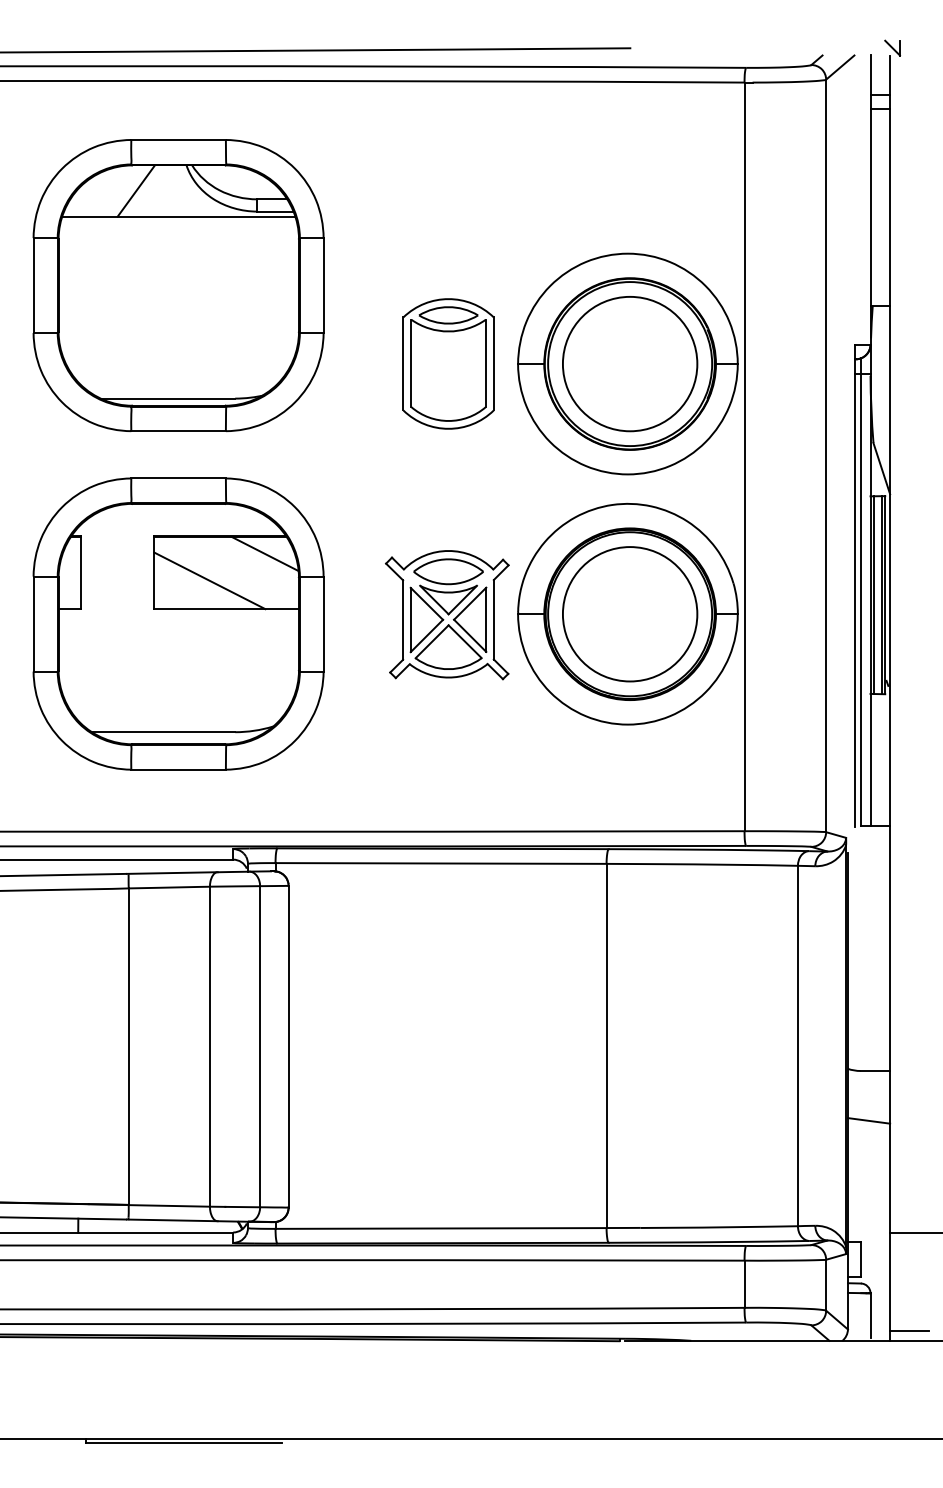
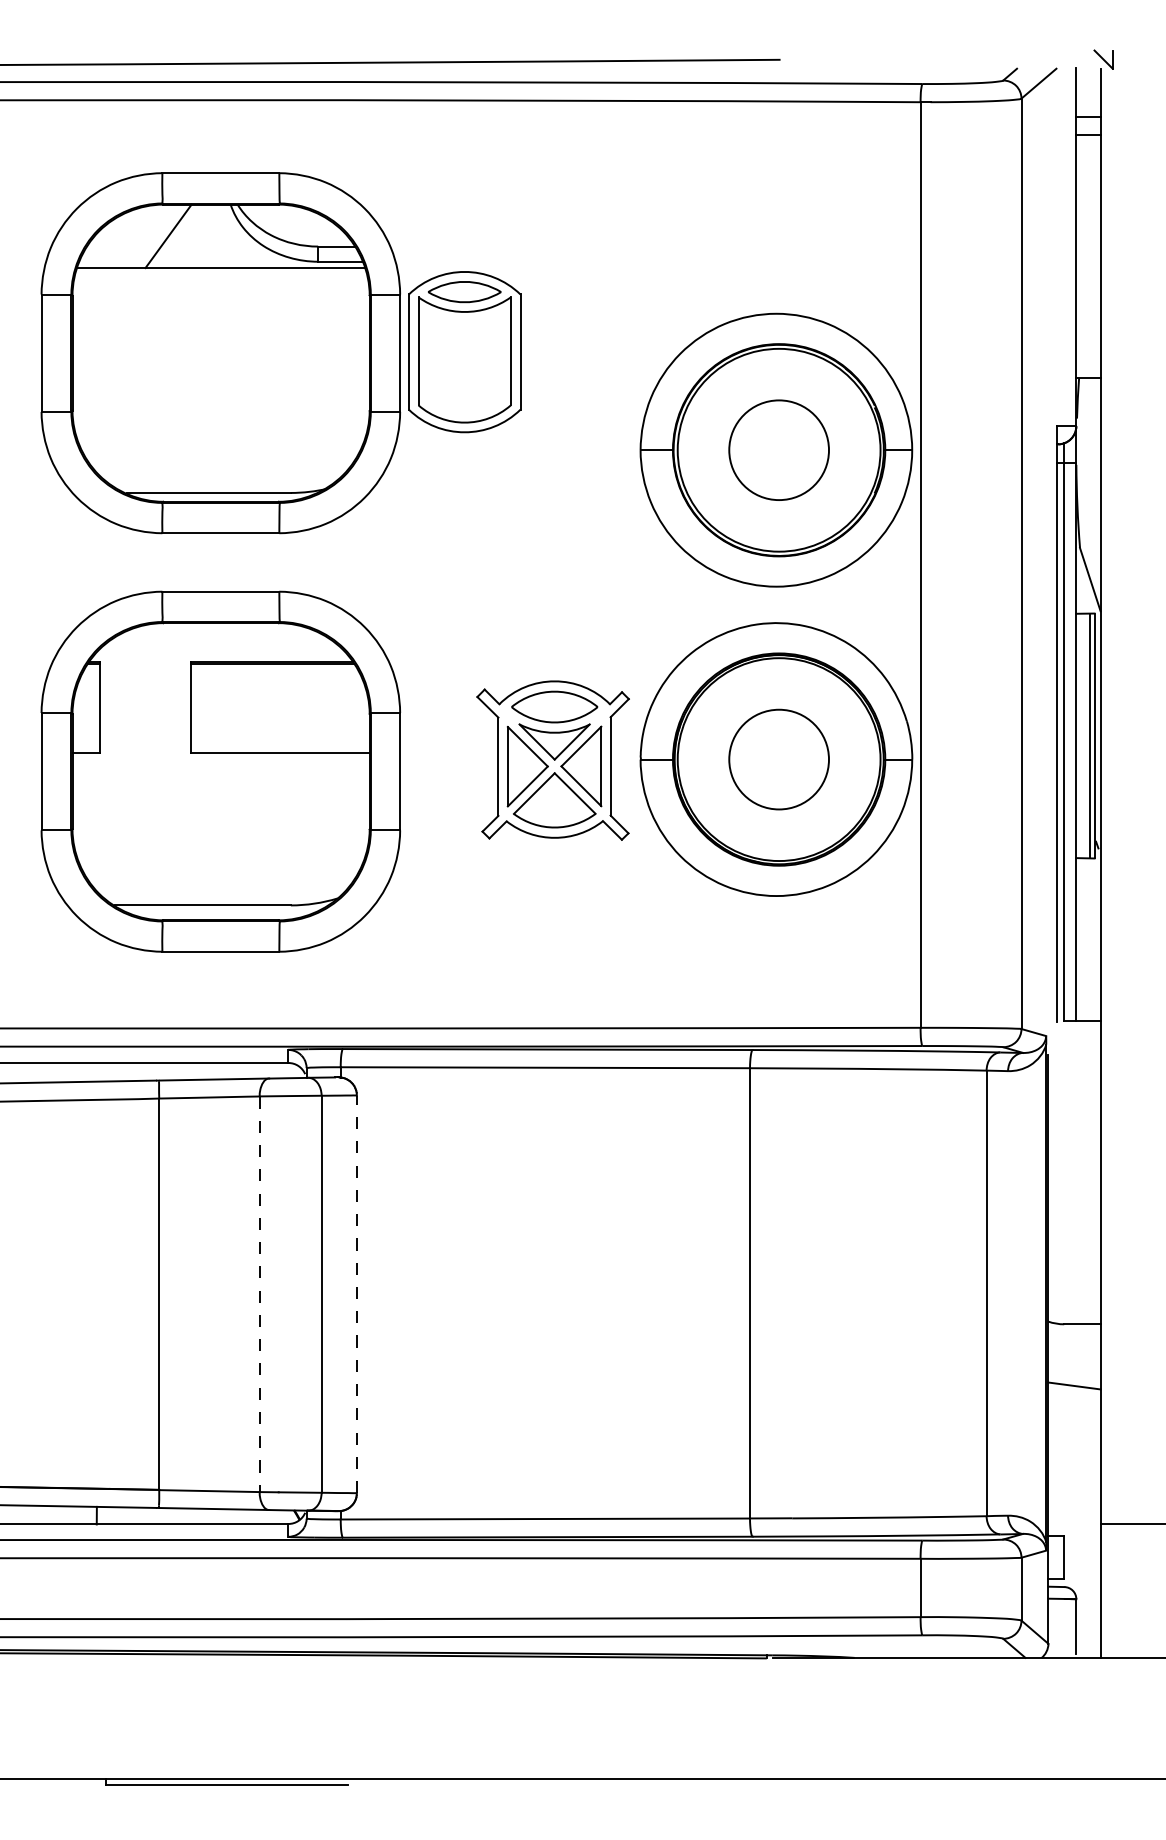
part: (448, 364) -> (464, 352), moved
circle: (630, 364) -> (779, 450), size x0.6
line: (264, 553) -> (326, 684), removed
line: (209, 581) -> (259, 718), removed
line: (873, 594) -> (1080, 735), removed
circle: (630, 614) -> (779, 759), size x0.6
line: (209, 1046) -> (259, 1294), solid -> dashed
line: (288, 1046) -> (356, 1294), solid -> dashed
line: (909, 1330) -> (1124, 1645), removed

